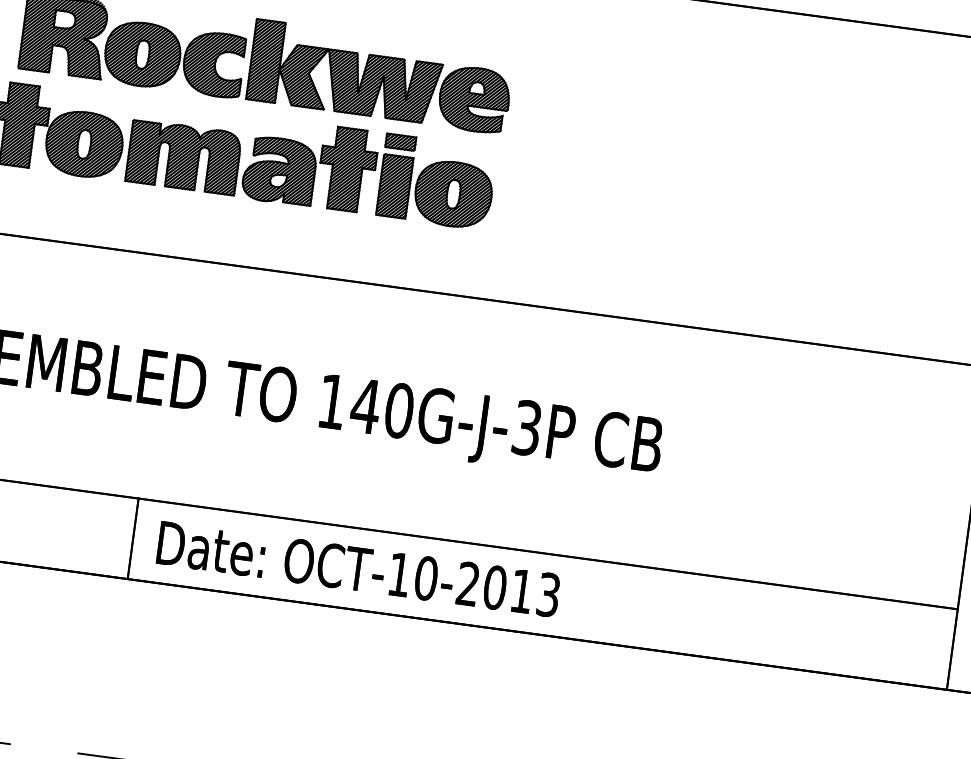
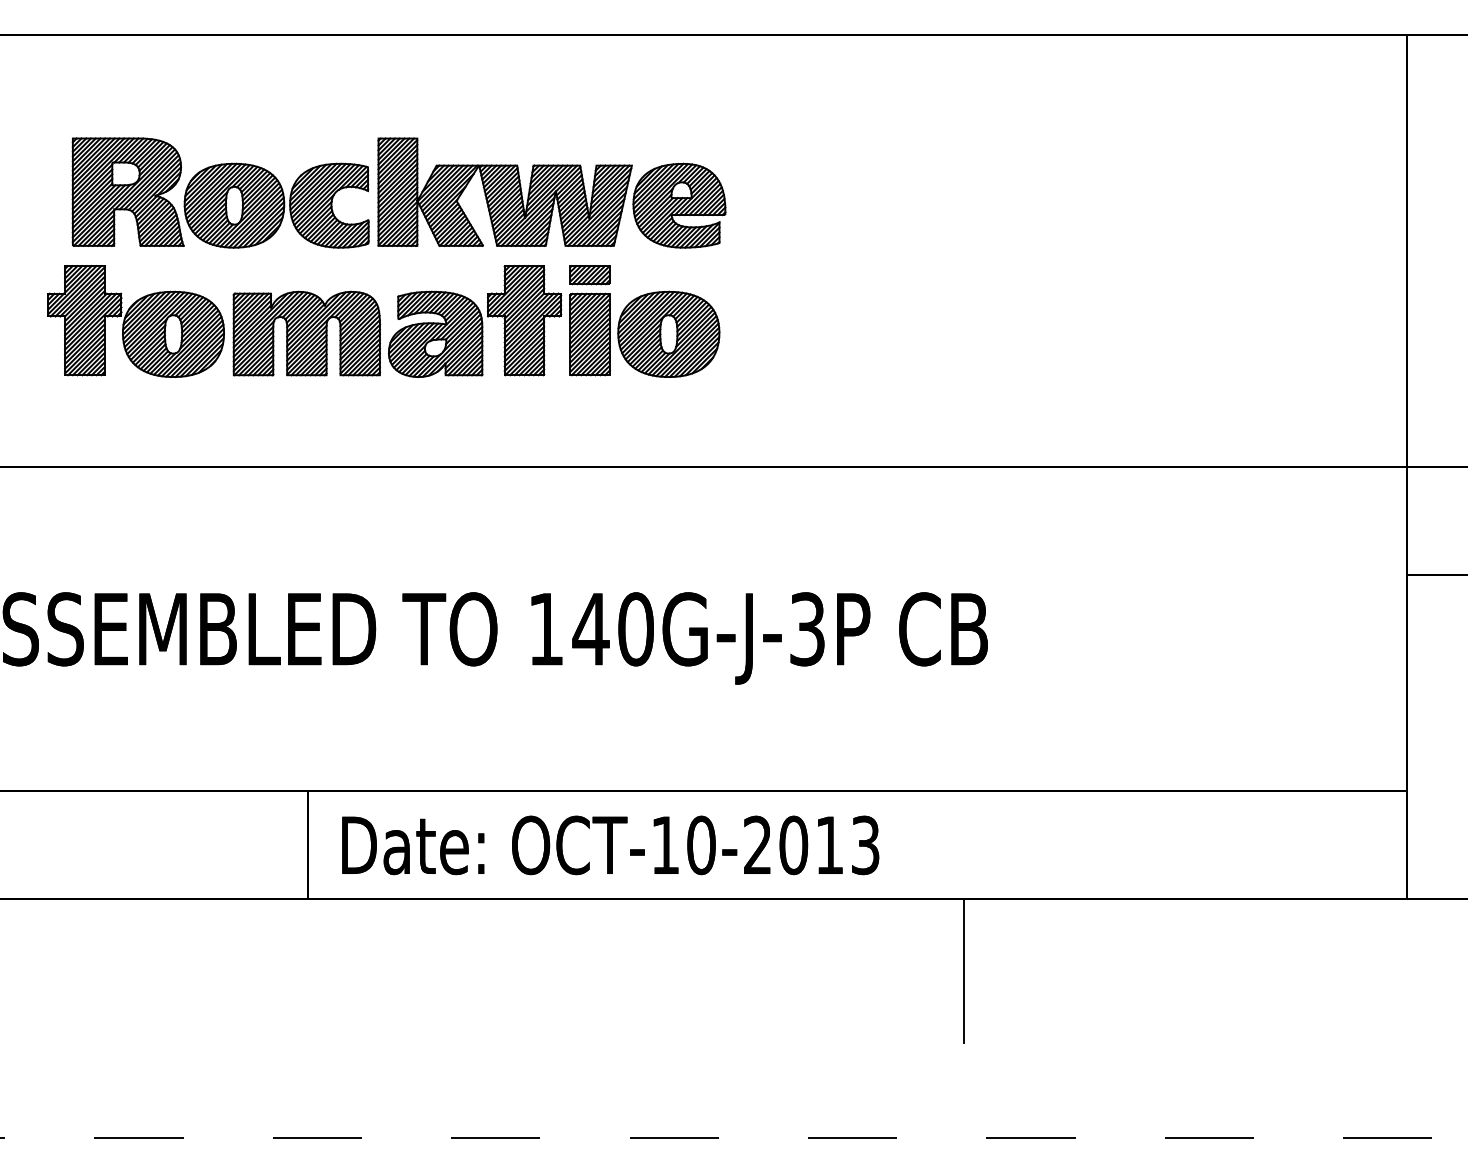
line: (609, 698) -> (964, 970), added

